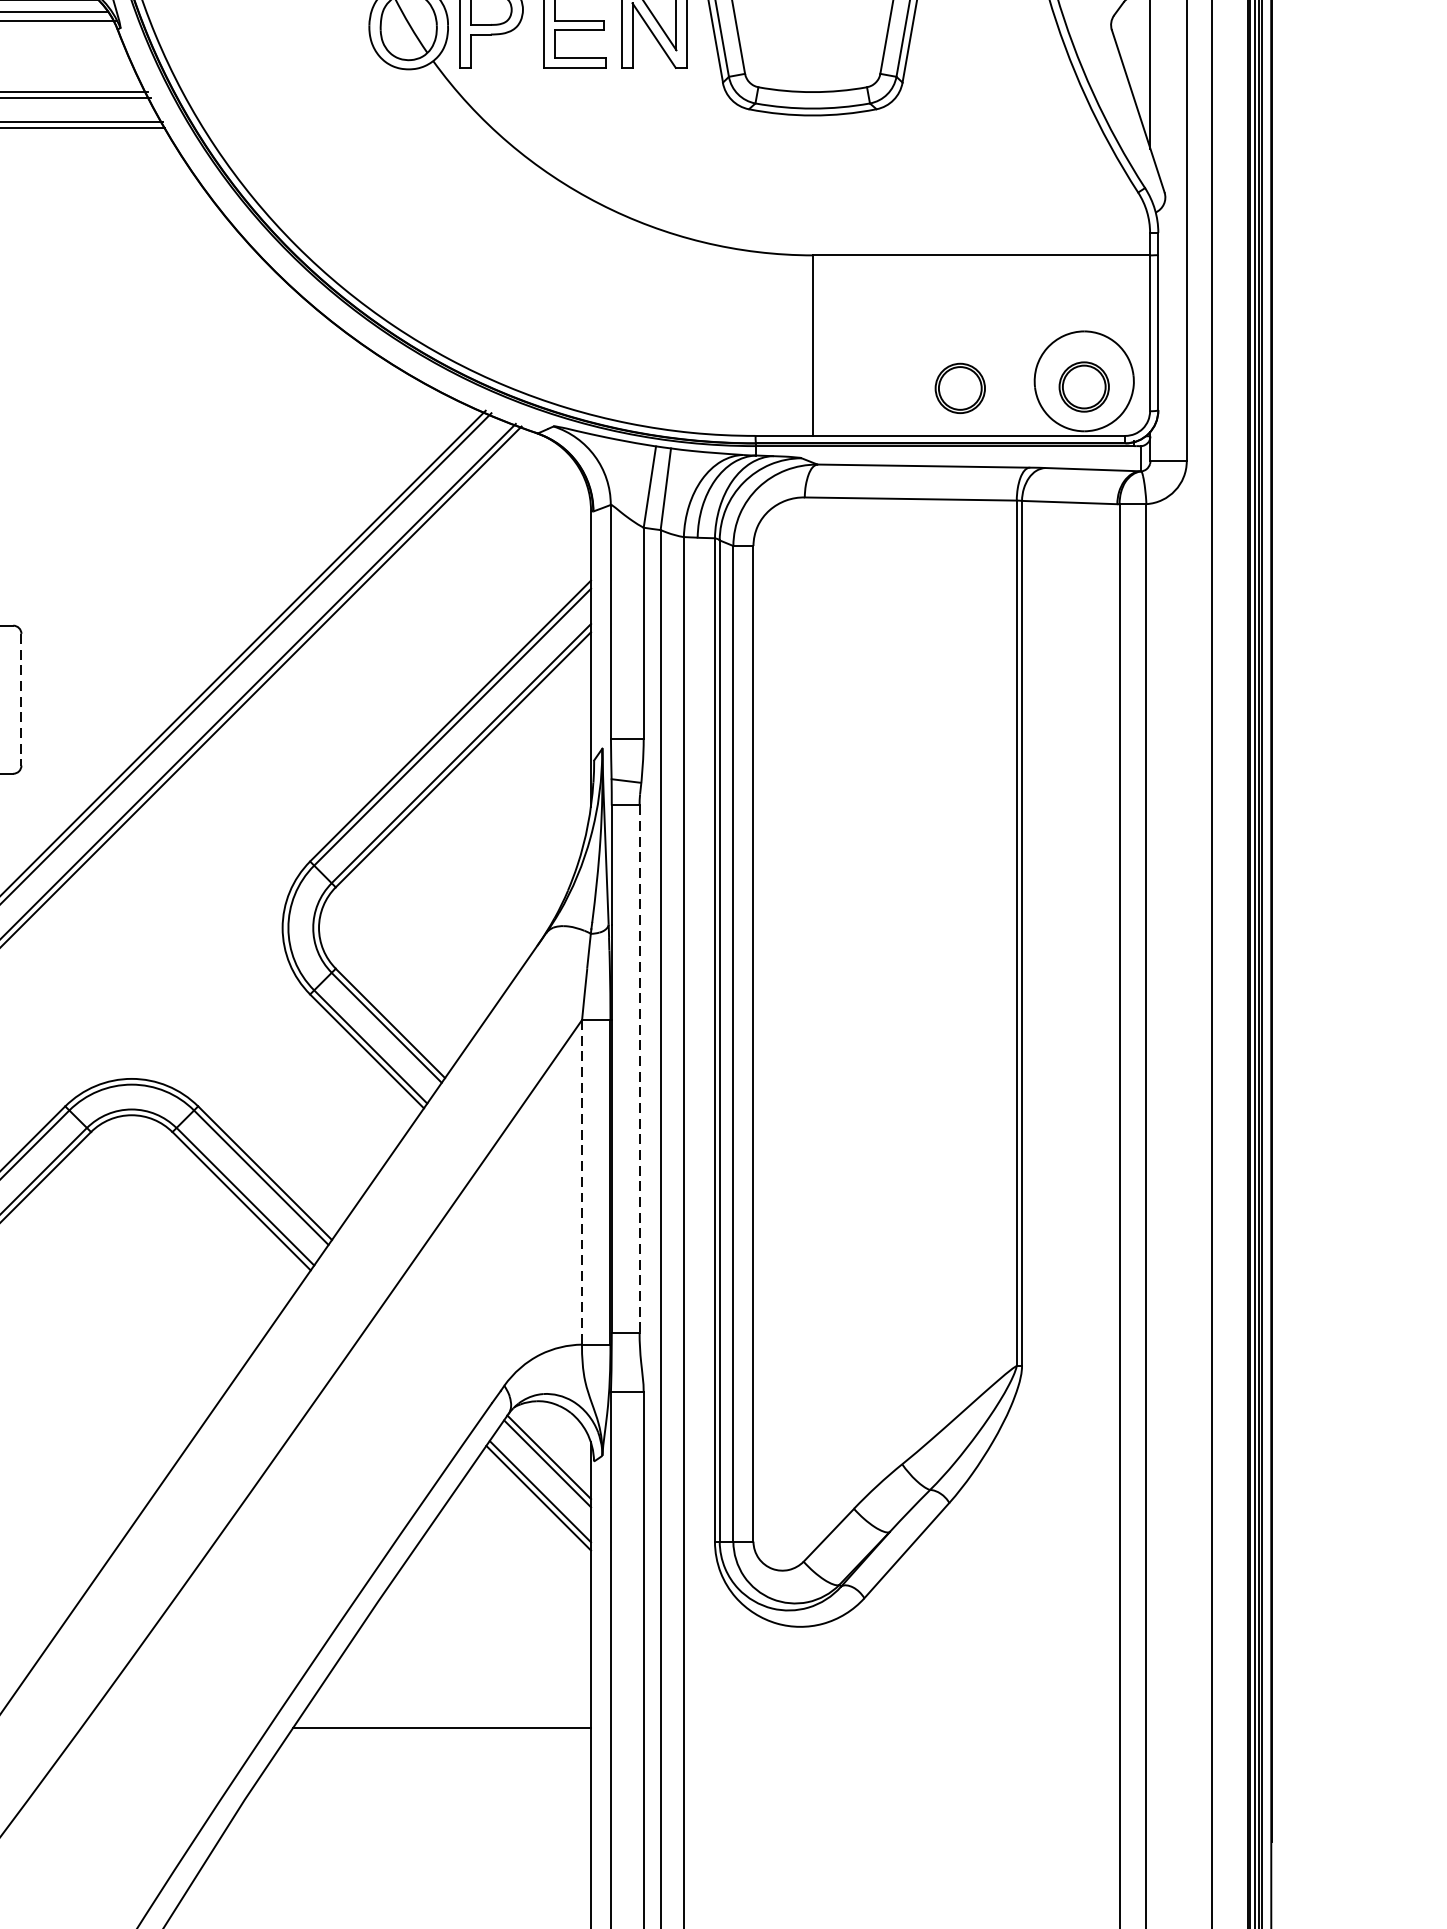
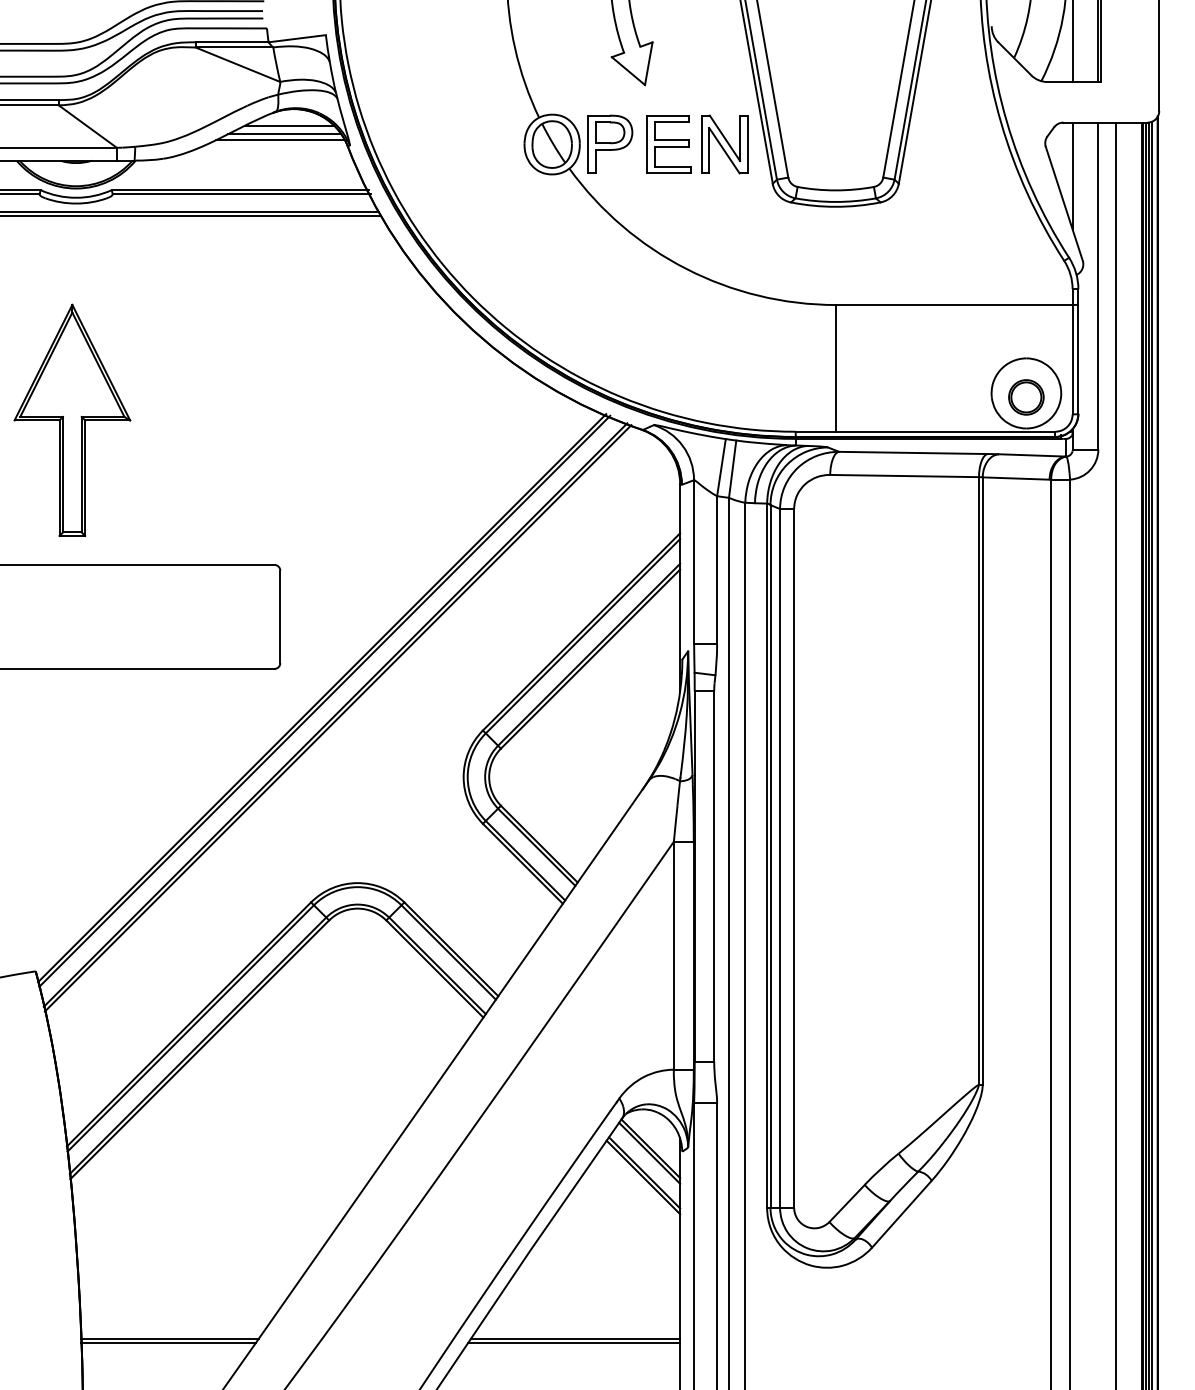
part: (960, 388) -> (939, 398), removed
line: (21, 700) -> (280, 617), dashed -> solid
line: (639, 1069) -> (714, 876), dashed -> solid
line: (581, 1182) -> (673, 955), dashed -> solid
line: (440, 1733) -> (574, 1342), added

